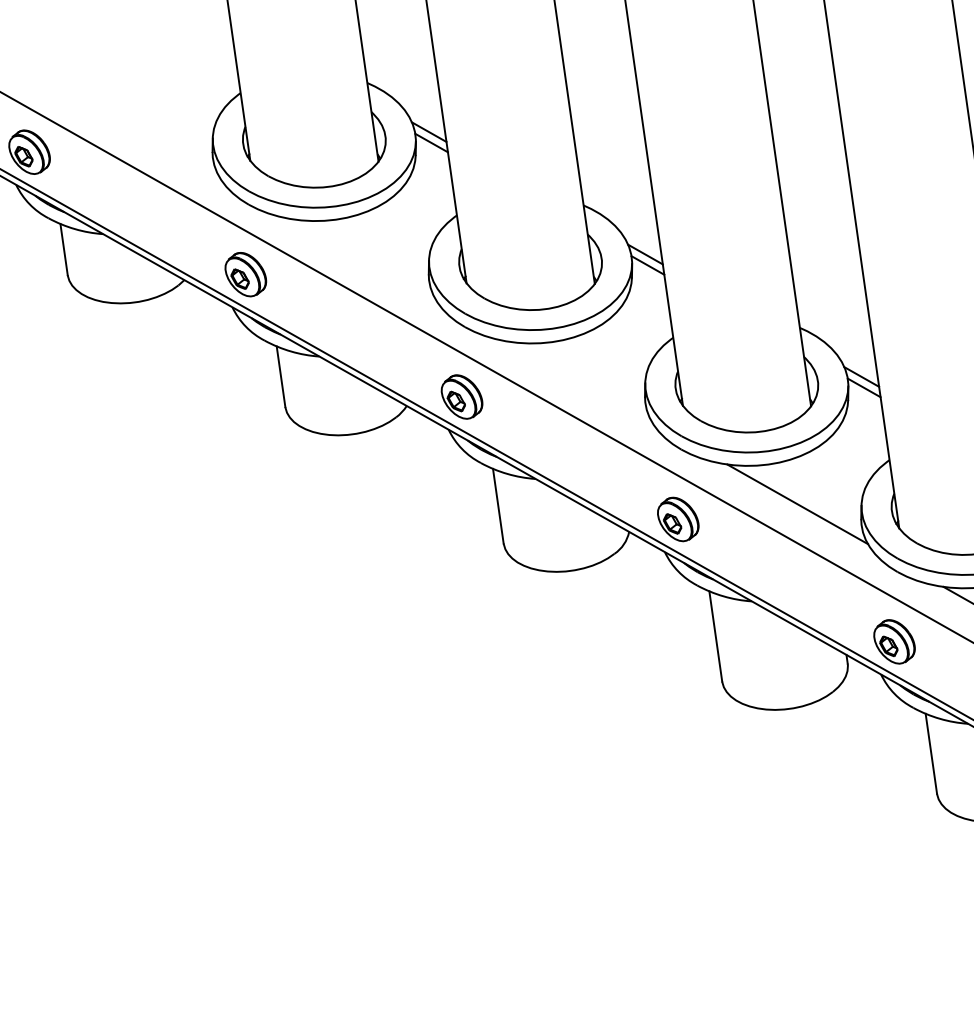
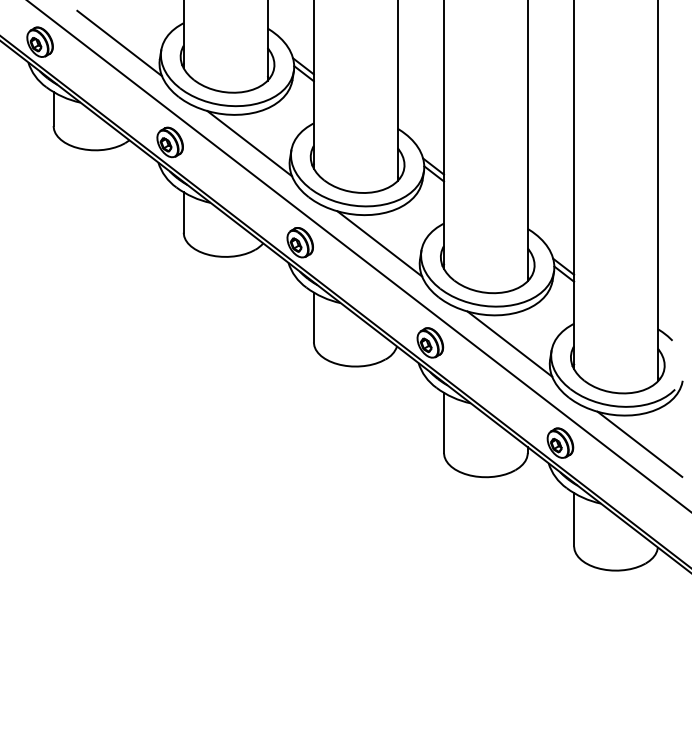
line: (148, 137) -> (119, 43), added
line: (364, 259) -> (249, 143), added
line: (580, 381) -> (379, 243), added

